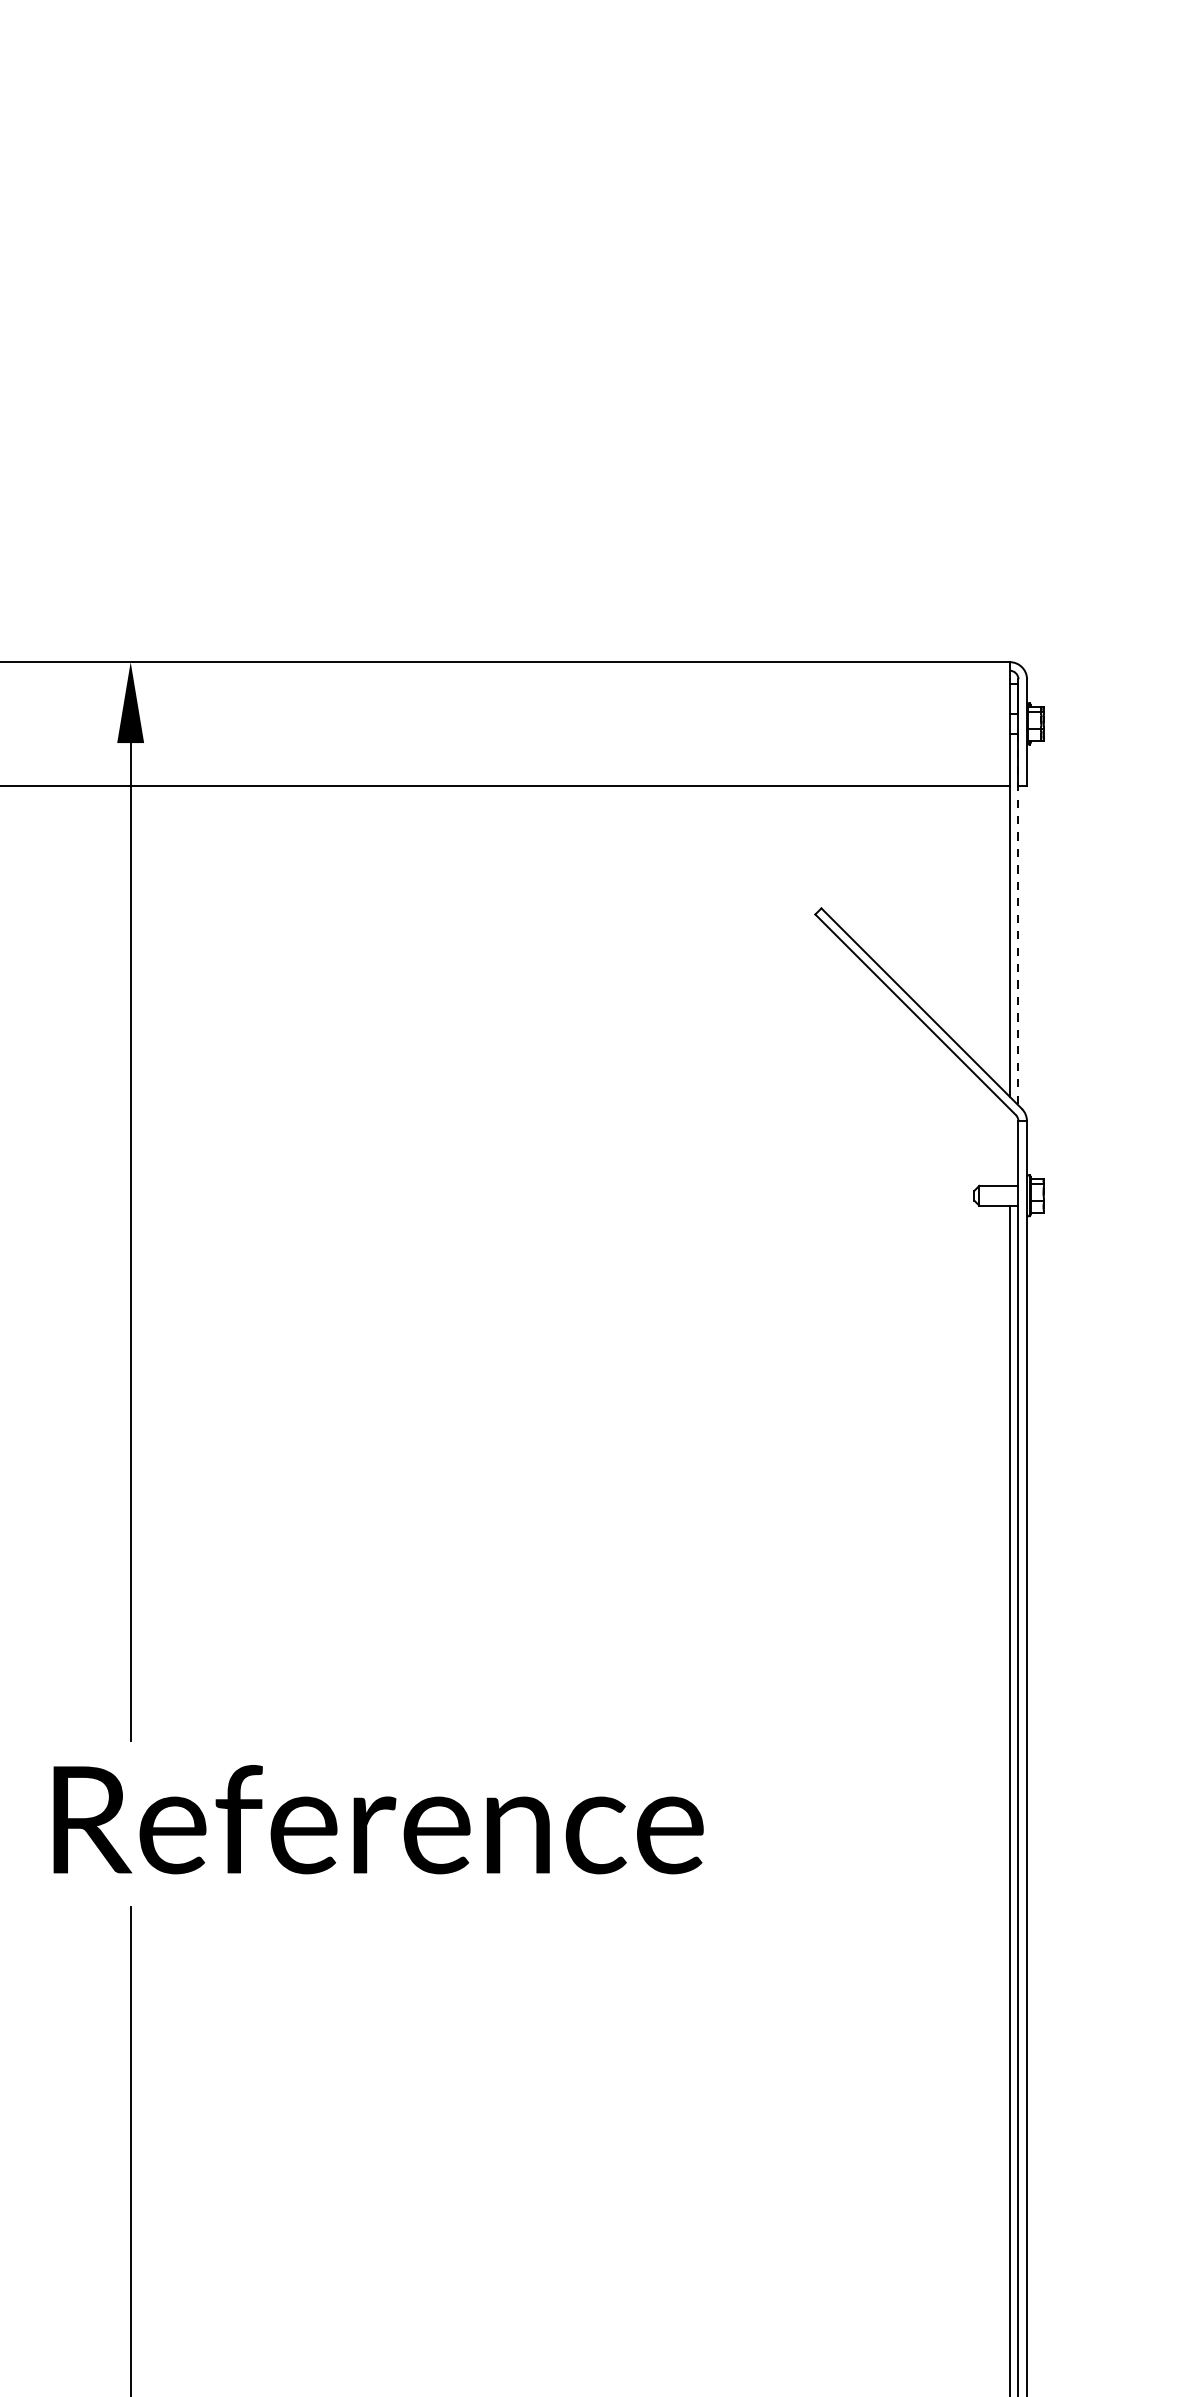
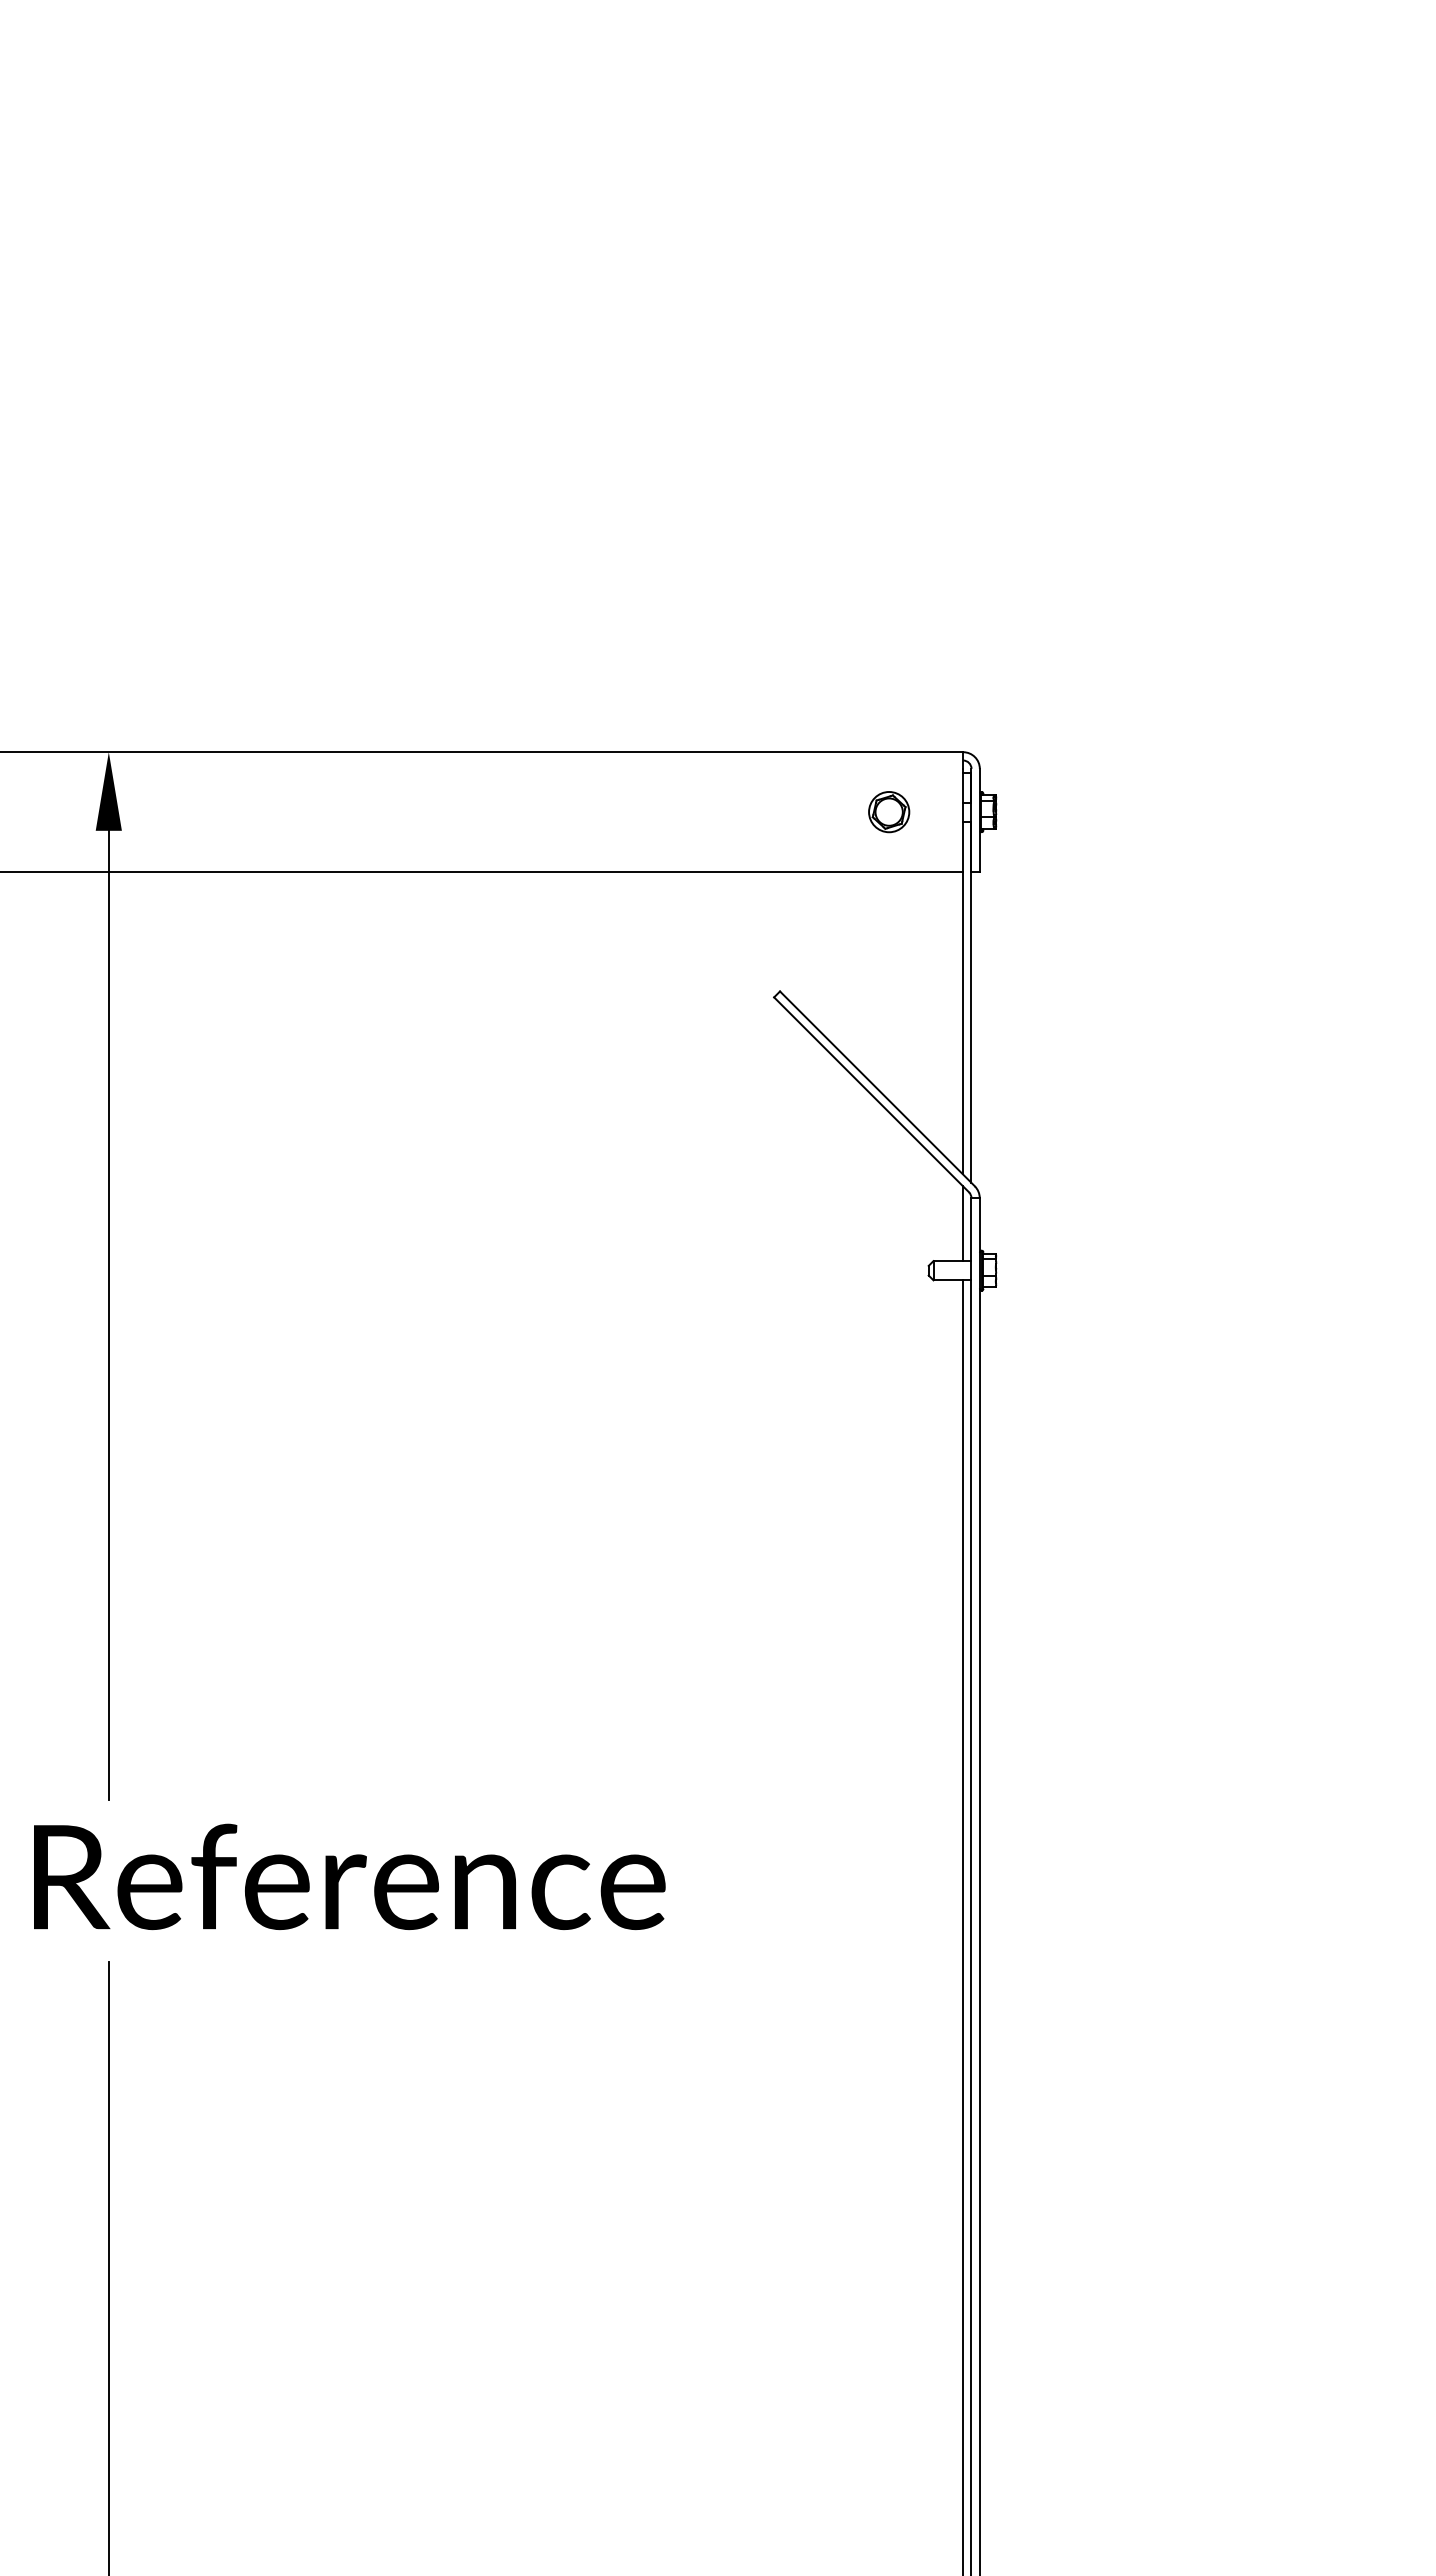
part: (934, 724) -> (889, 812), added
line: (1018, 919) -> (971, 1002), dashed -> solid
line: (1010, 1147) -> (963, 1223), added

